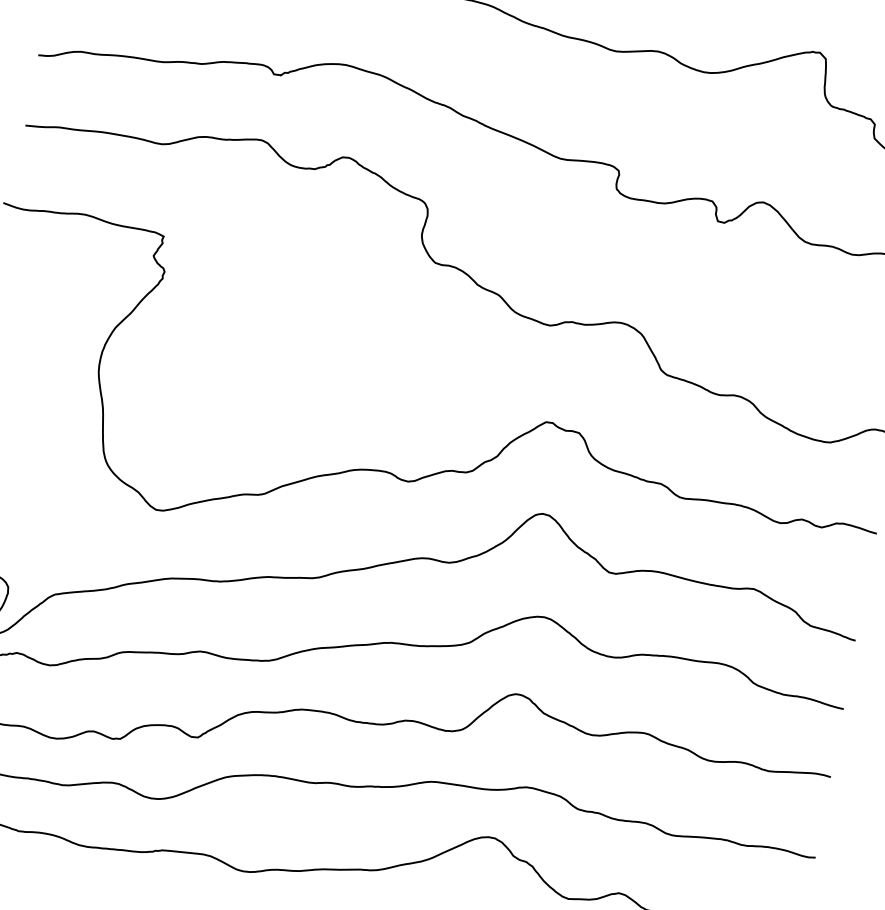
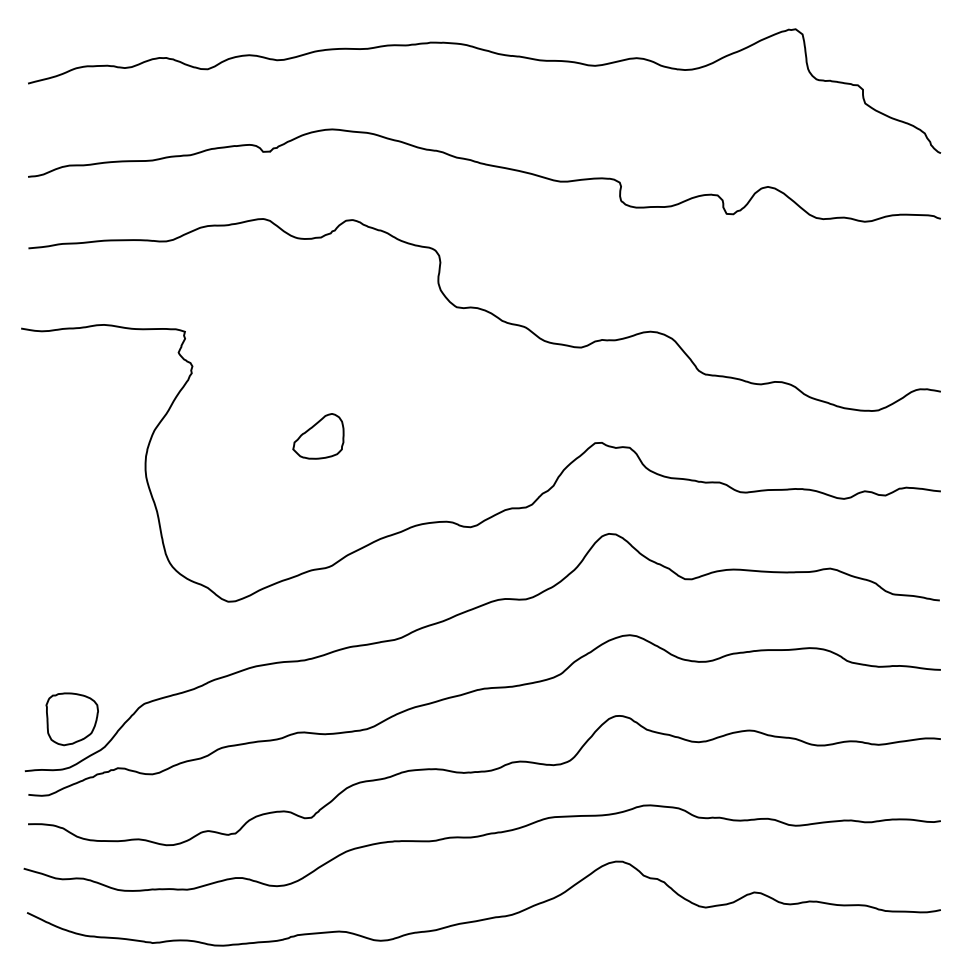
part: (275, 364) -> (318, 436), added

